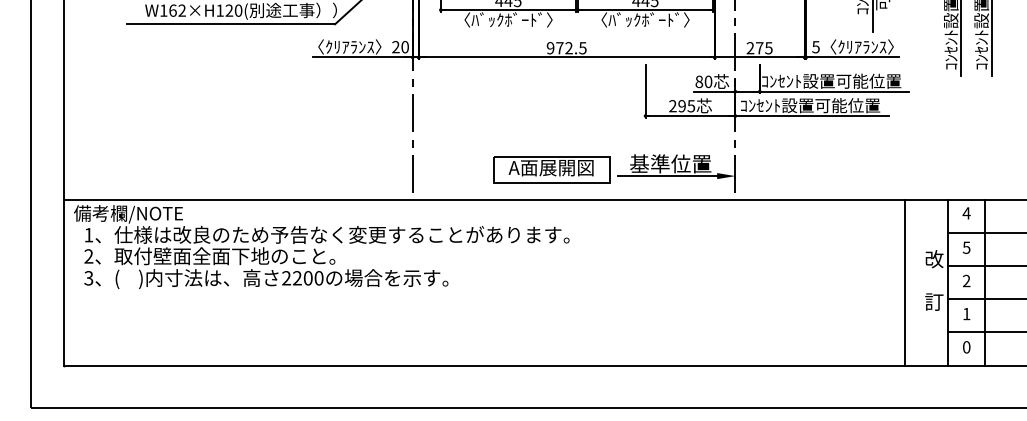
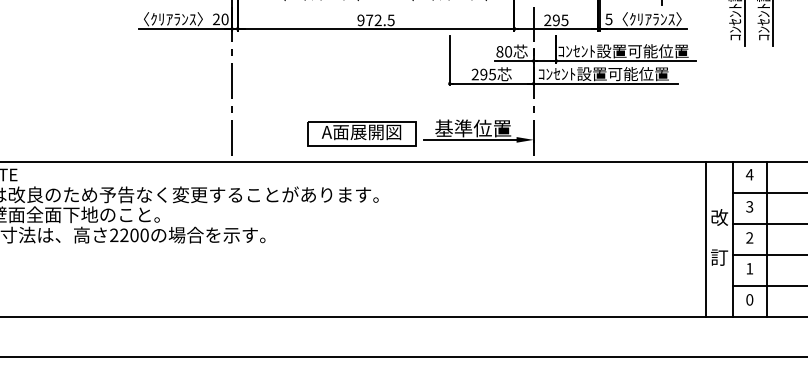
text: (759, 48) -> (556, 20), 275 -> 295
text: (966, 247) -> (749, 206), 5 -> 3
line: (905, 282) -> (706, 239), moved

